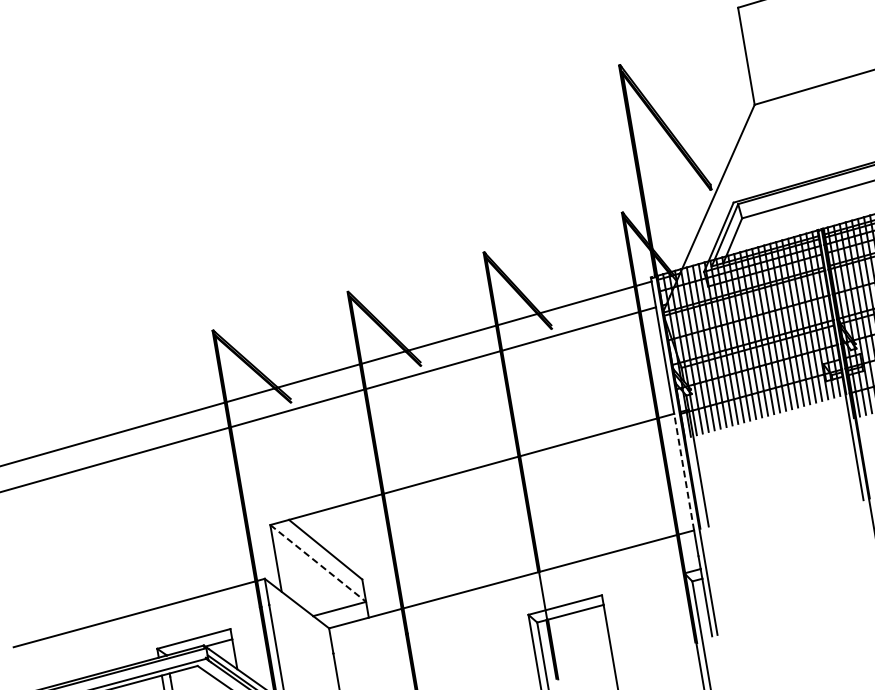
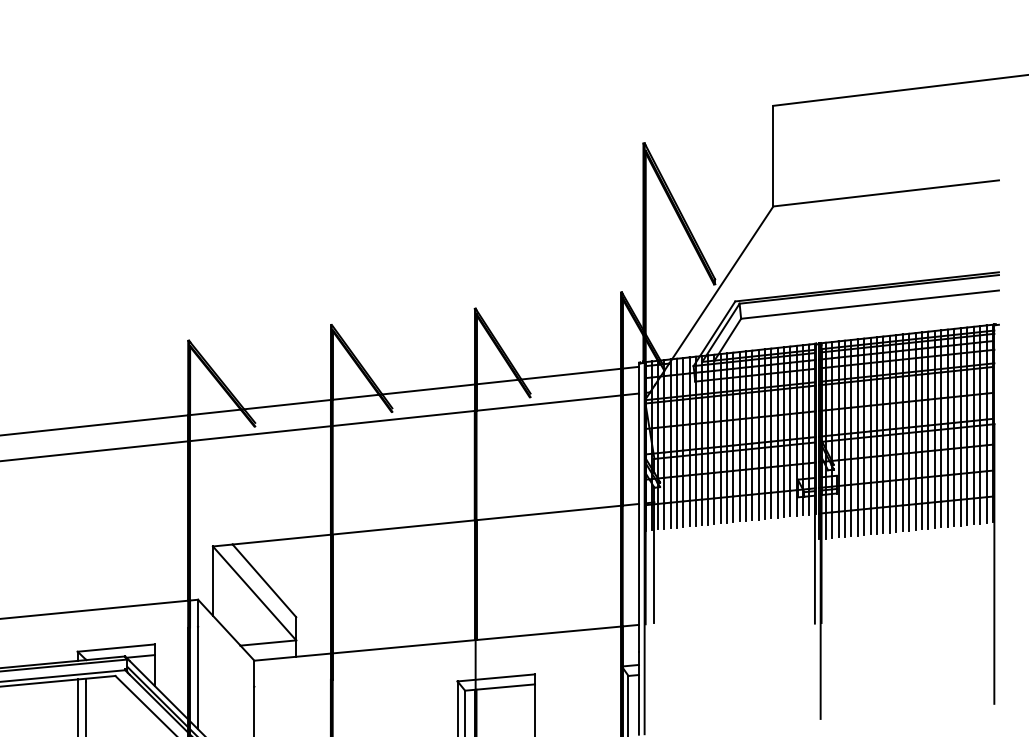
line: (684, 471) -> (639, 563), dashed -> solid
line: (318, 563) -> (254, 593), dashed -> solid

